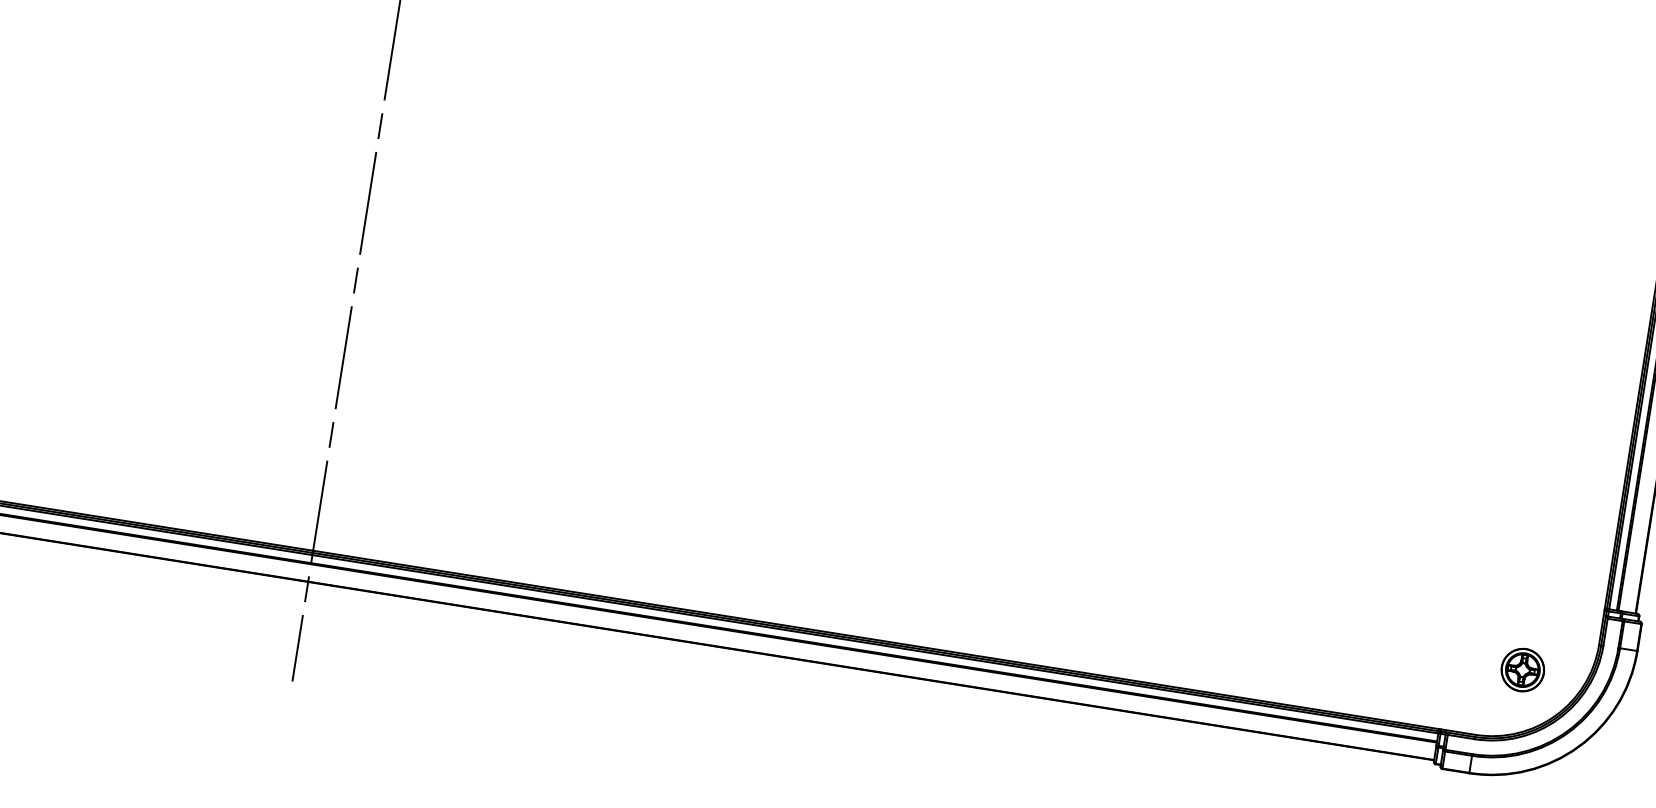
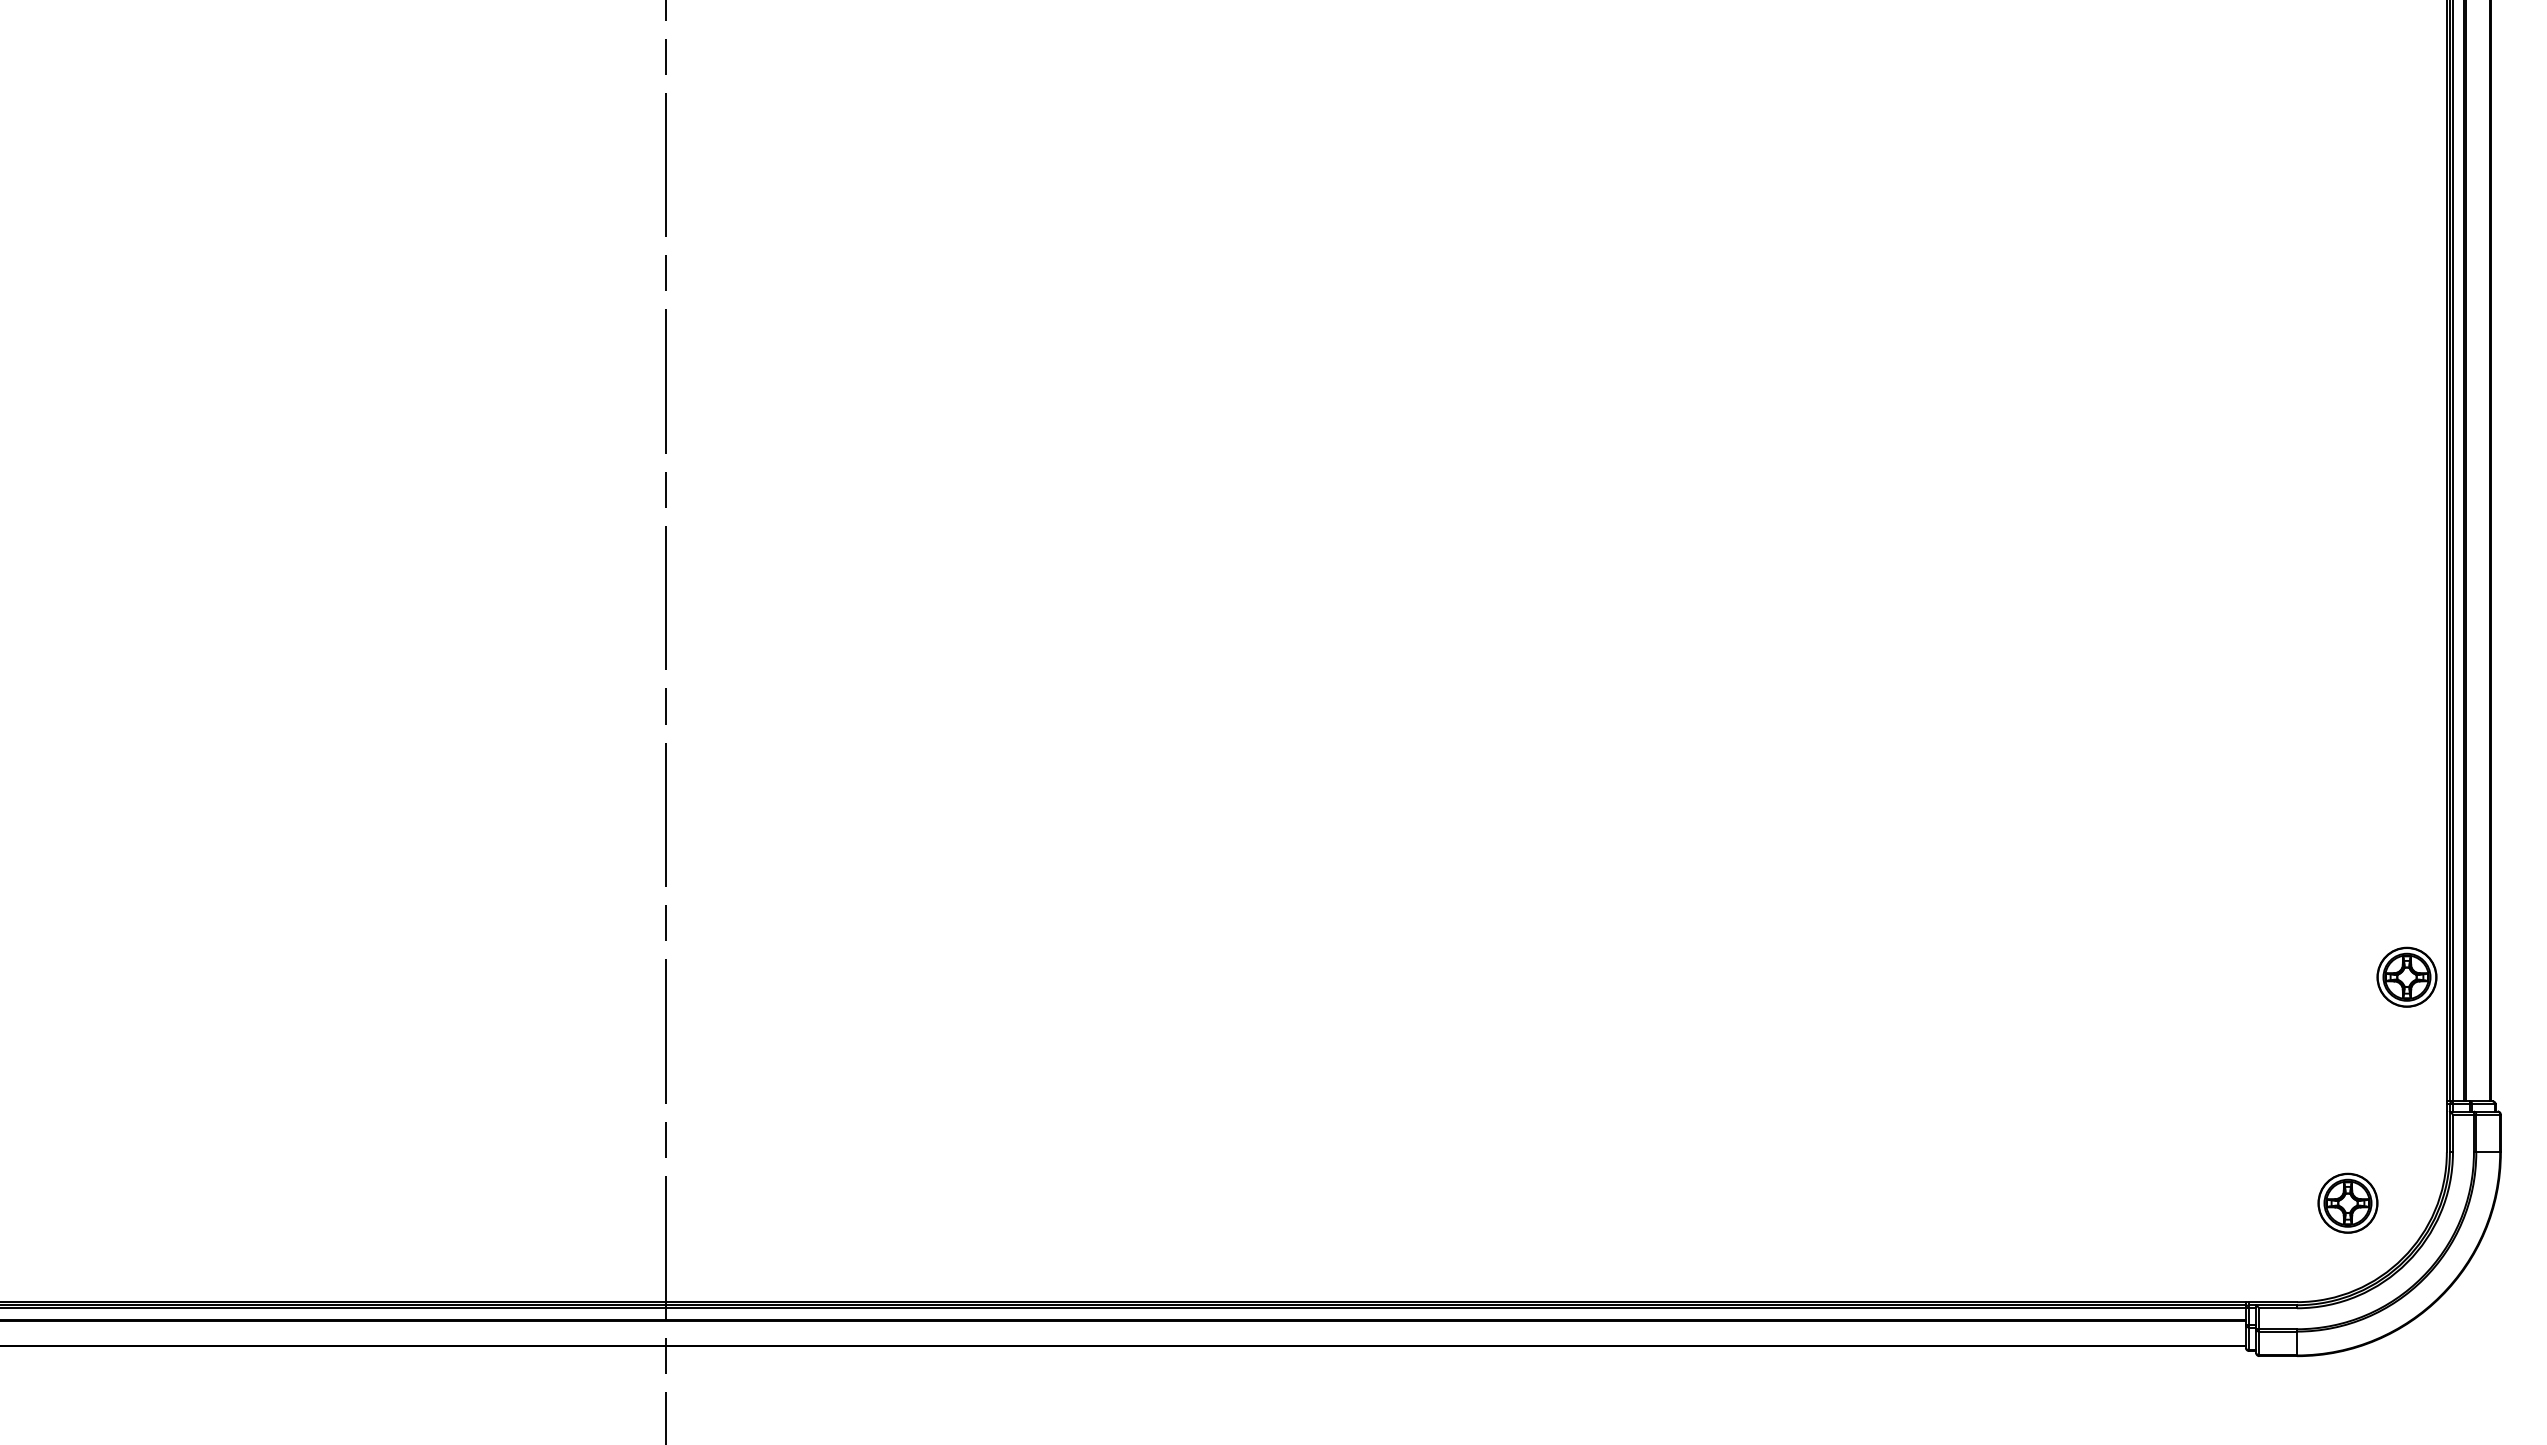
part: (1590, 515) -> (2406, 976), added

